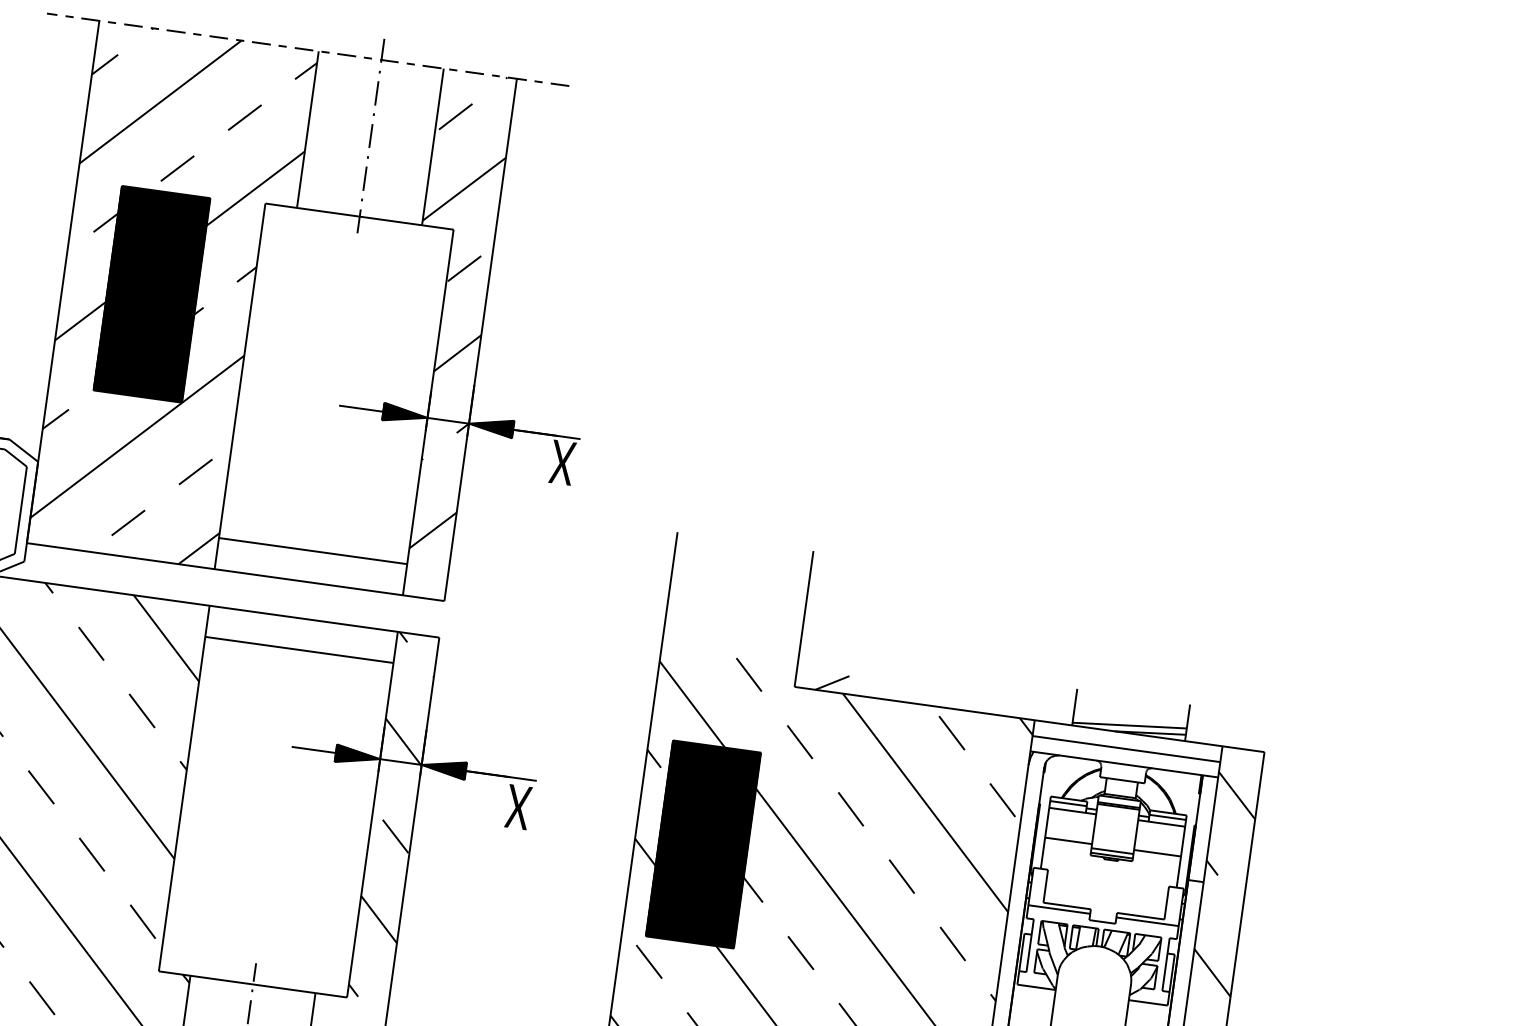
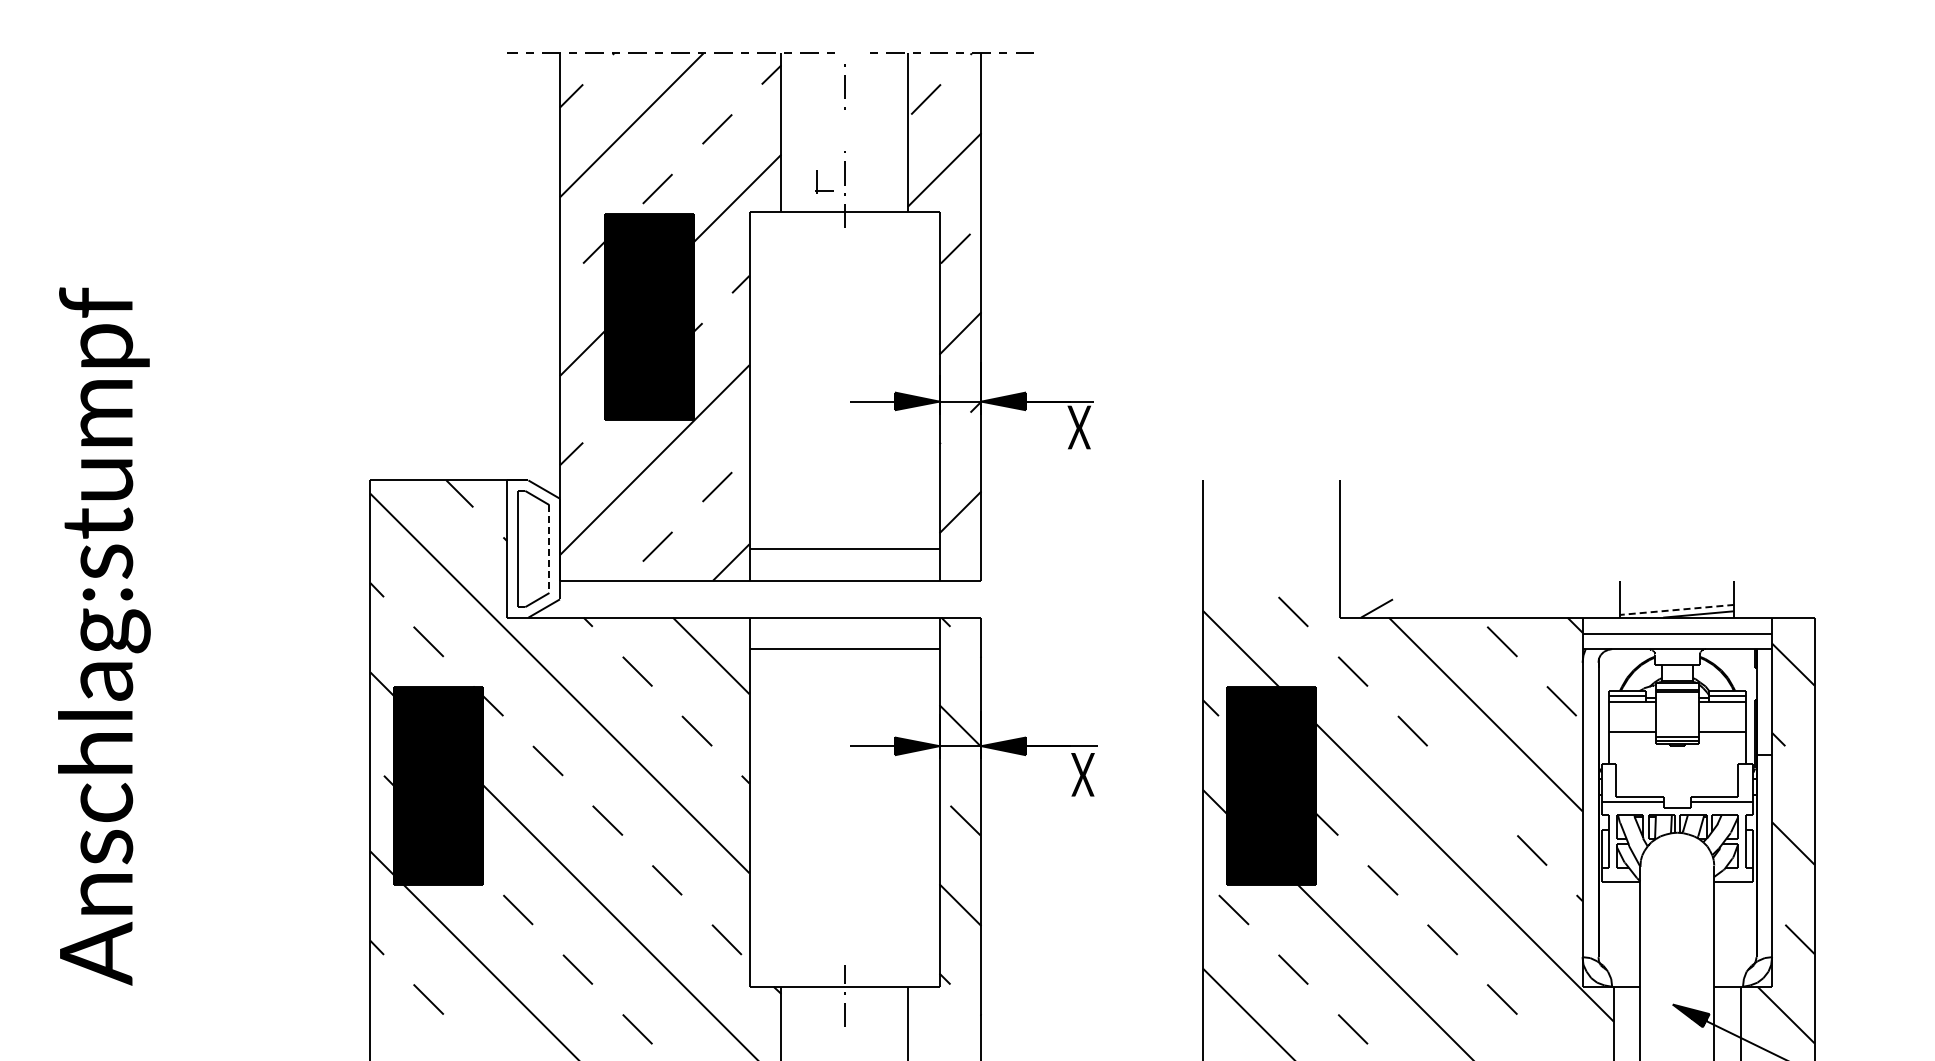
part: (383, 50) -> (817, 181), moved
line: (370, 135) -> (844, 129), removed
line: (20, 510) -> (549, 549), solid -> dashed
line: (1128, 725) -> (1676, 609), solid -> dashed
line: (901, 876) -> (1472, 790), removed

